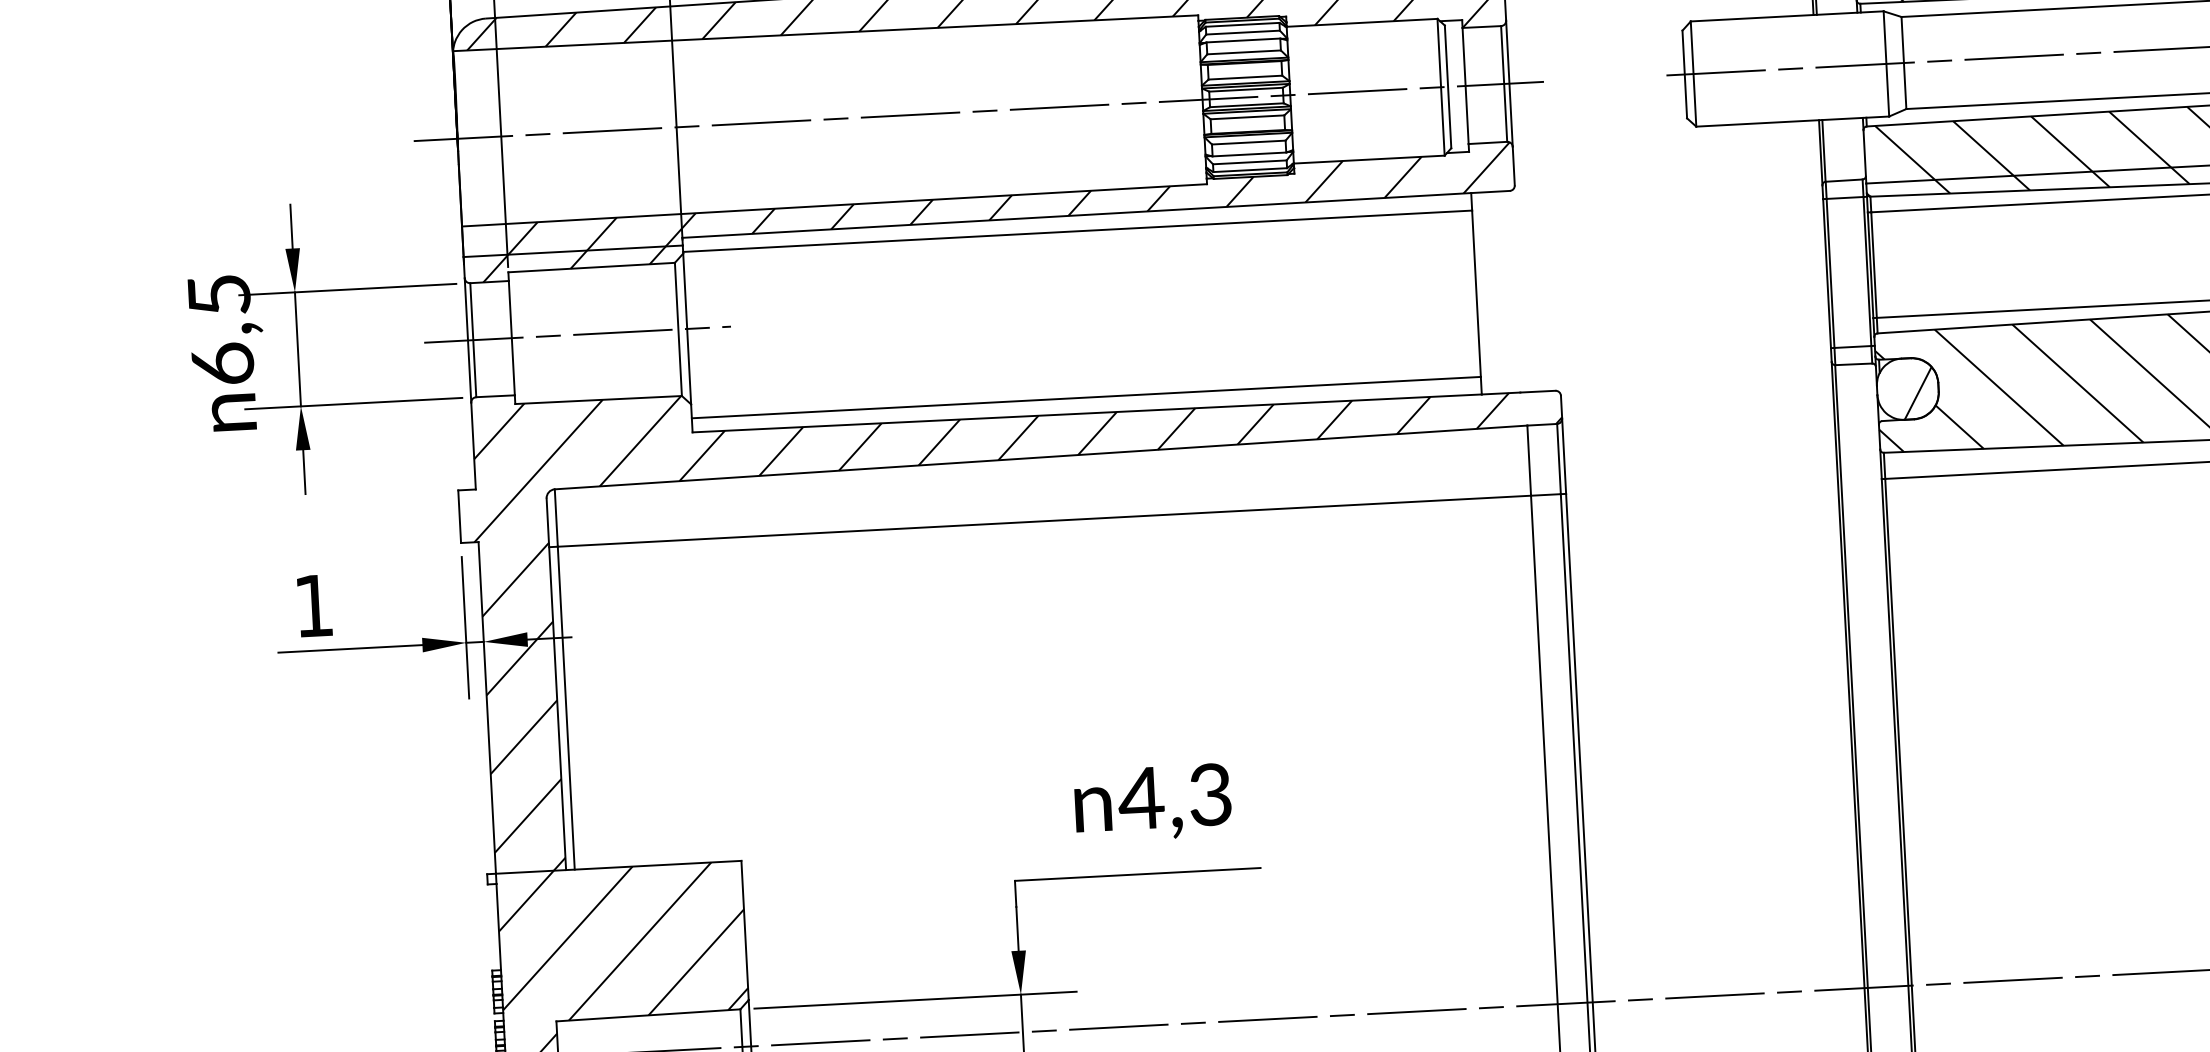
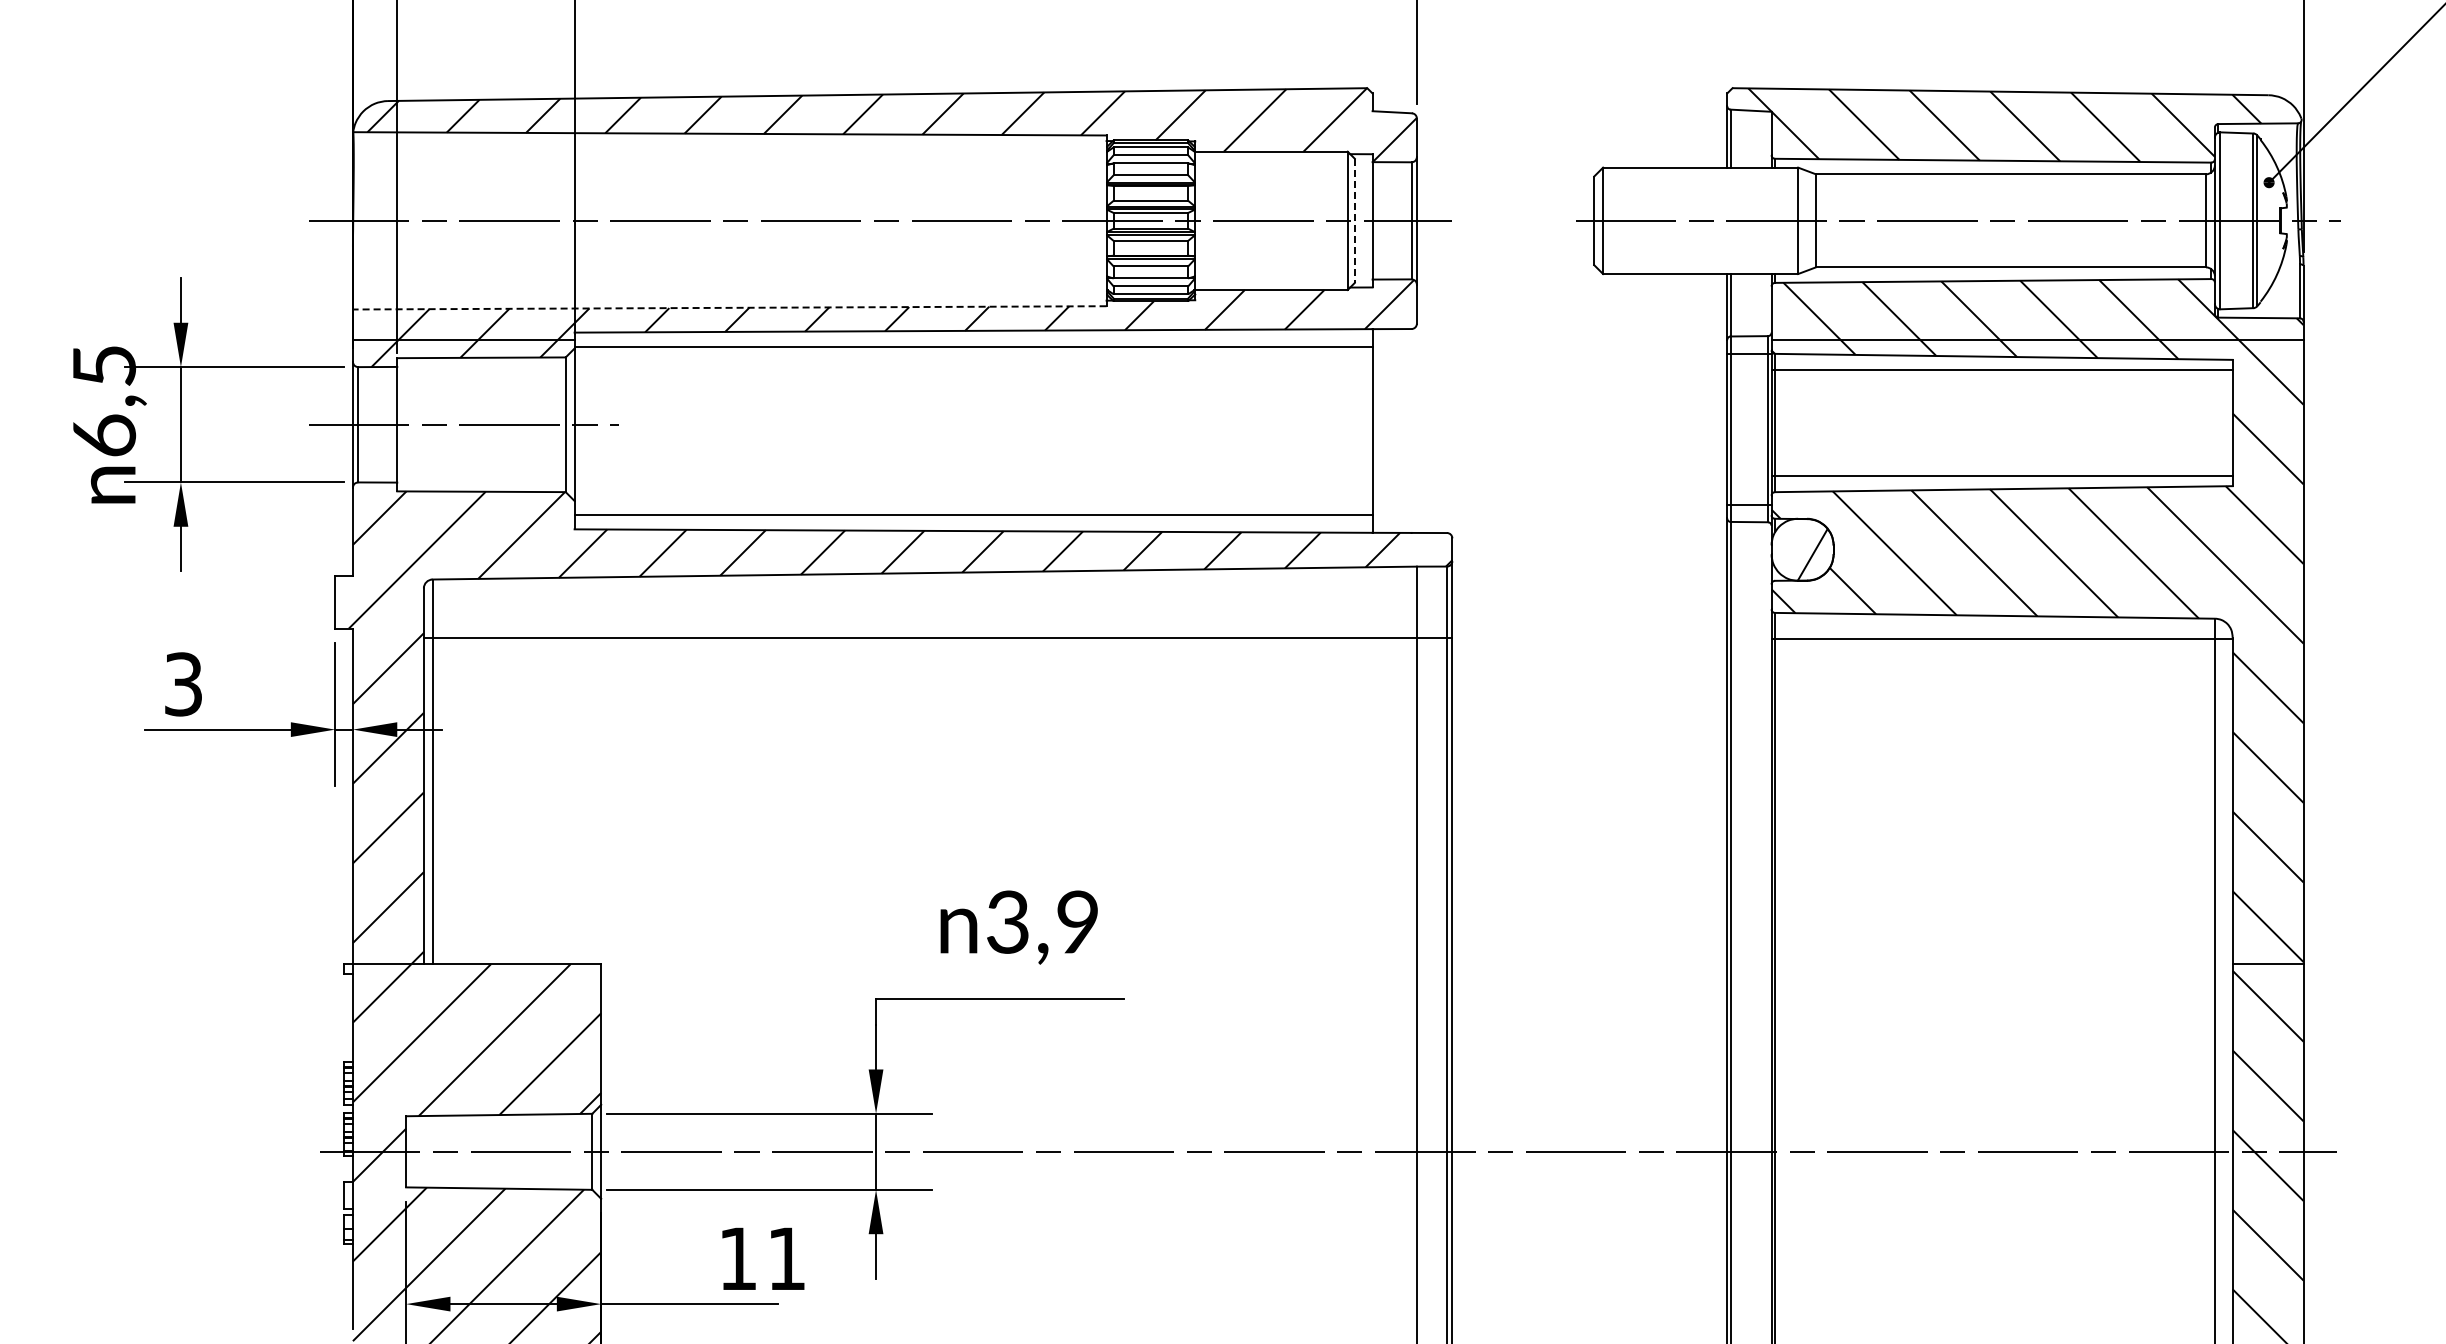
line: (1447, 87) -> (1354, 221), solid -> dashed
line: (834, 204) -> (729, 307), solid -> dashed
text: (313, 606) -> (183, 684), 1 -> 3
text: (1174, 795) -> (1041, 921), 4,3 -> 3,9

